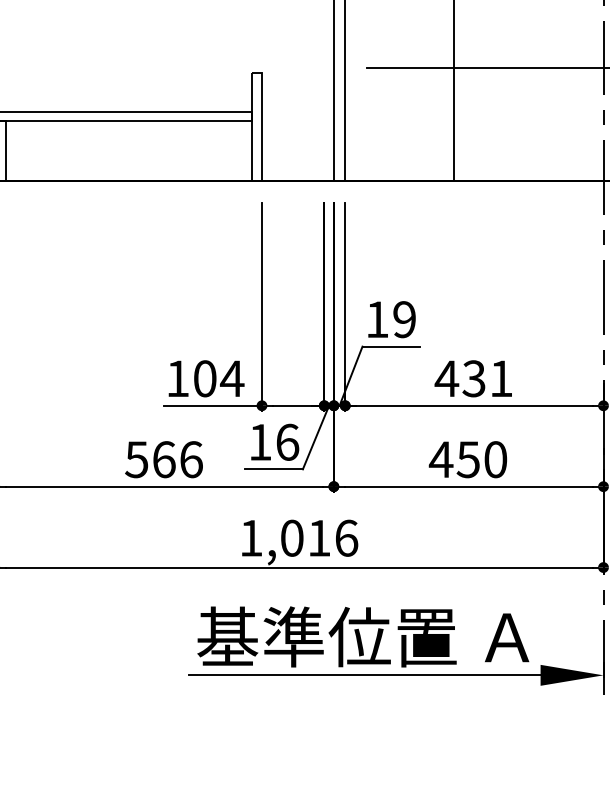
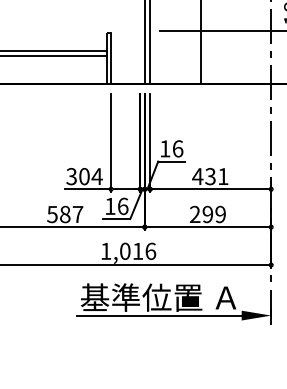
text: (403, 318) -> (177, 148), 19 -> 16
text: (177, 378) -> (71, 176), 104 -> 304
text: (177, 459) -> (71, 214), 566 -> 587
text: (467, 459) -> (207, 214), 450 -> 299

